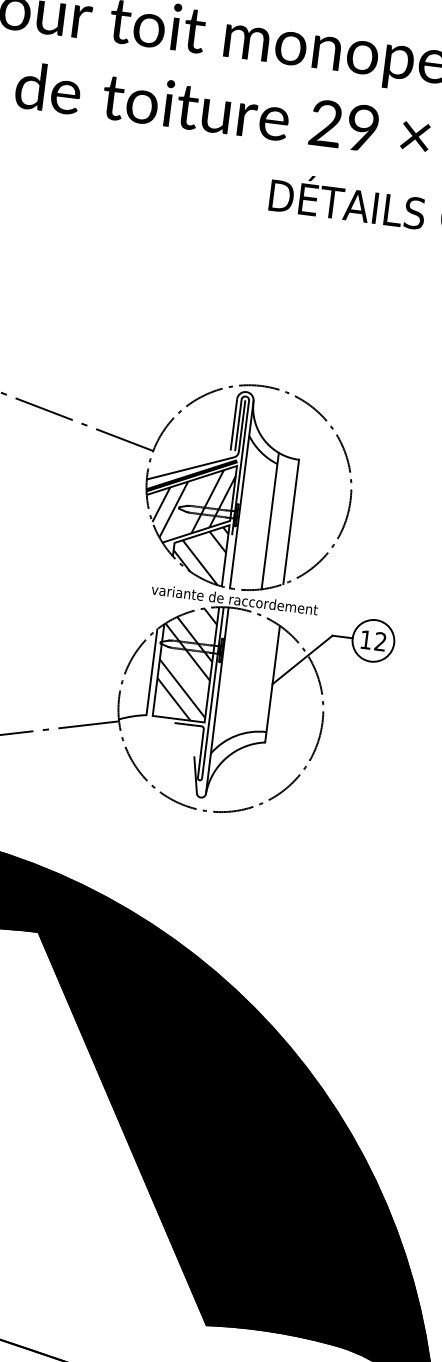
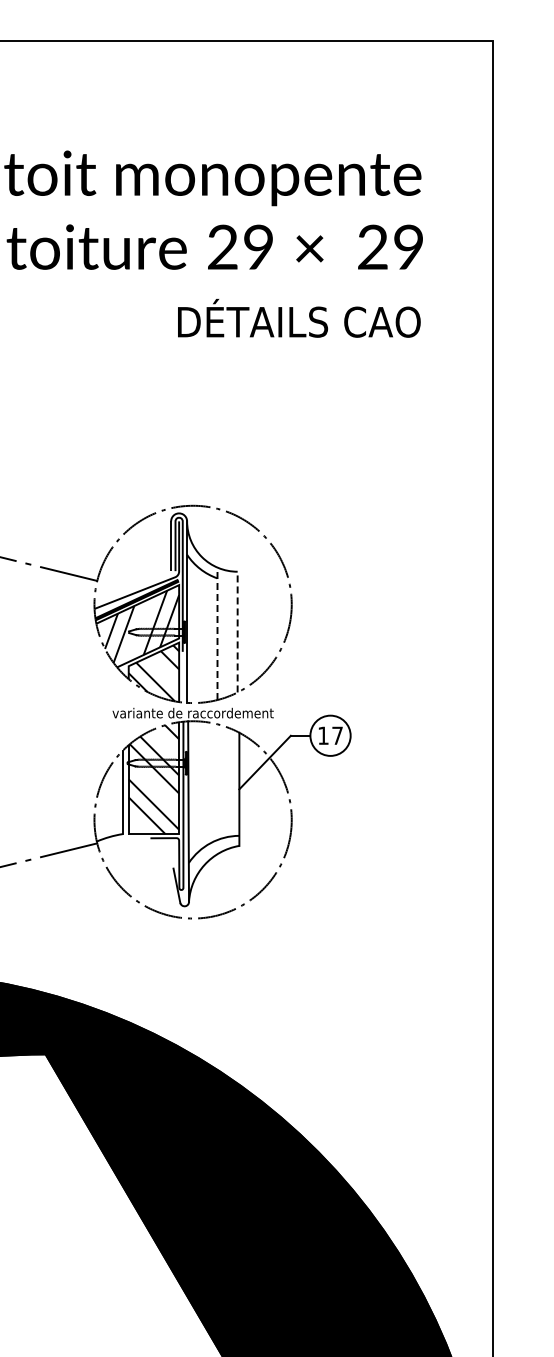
line: (270, 520) -> (217, 633), solid -> dashed
line: (291, 521) -> (237, 631), solid -> dashed
text: (380, 641) -> (337, 735), 12 -> 17

